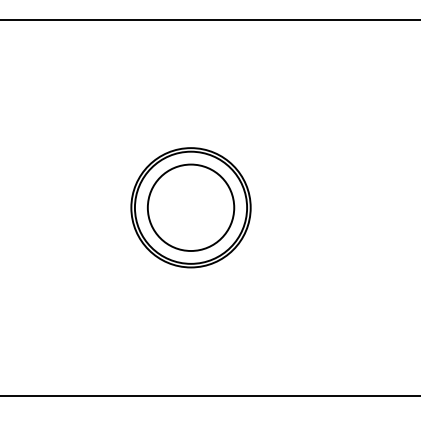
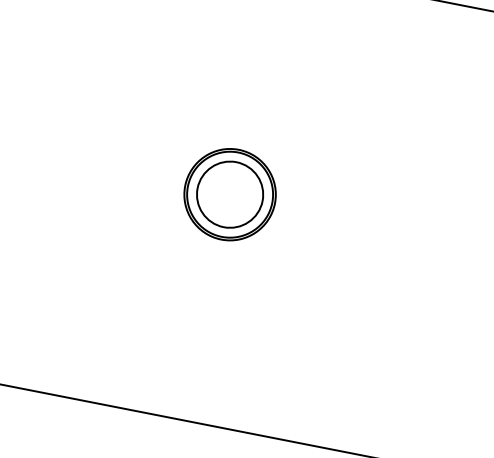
part: (191, 207) -> (230, 194), size x0.62

